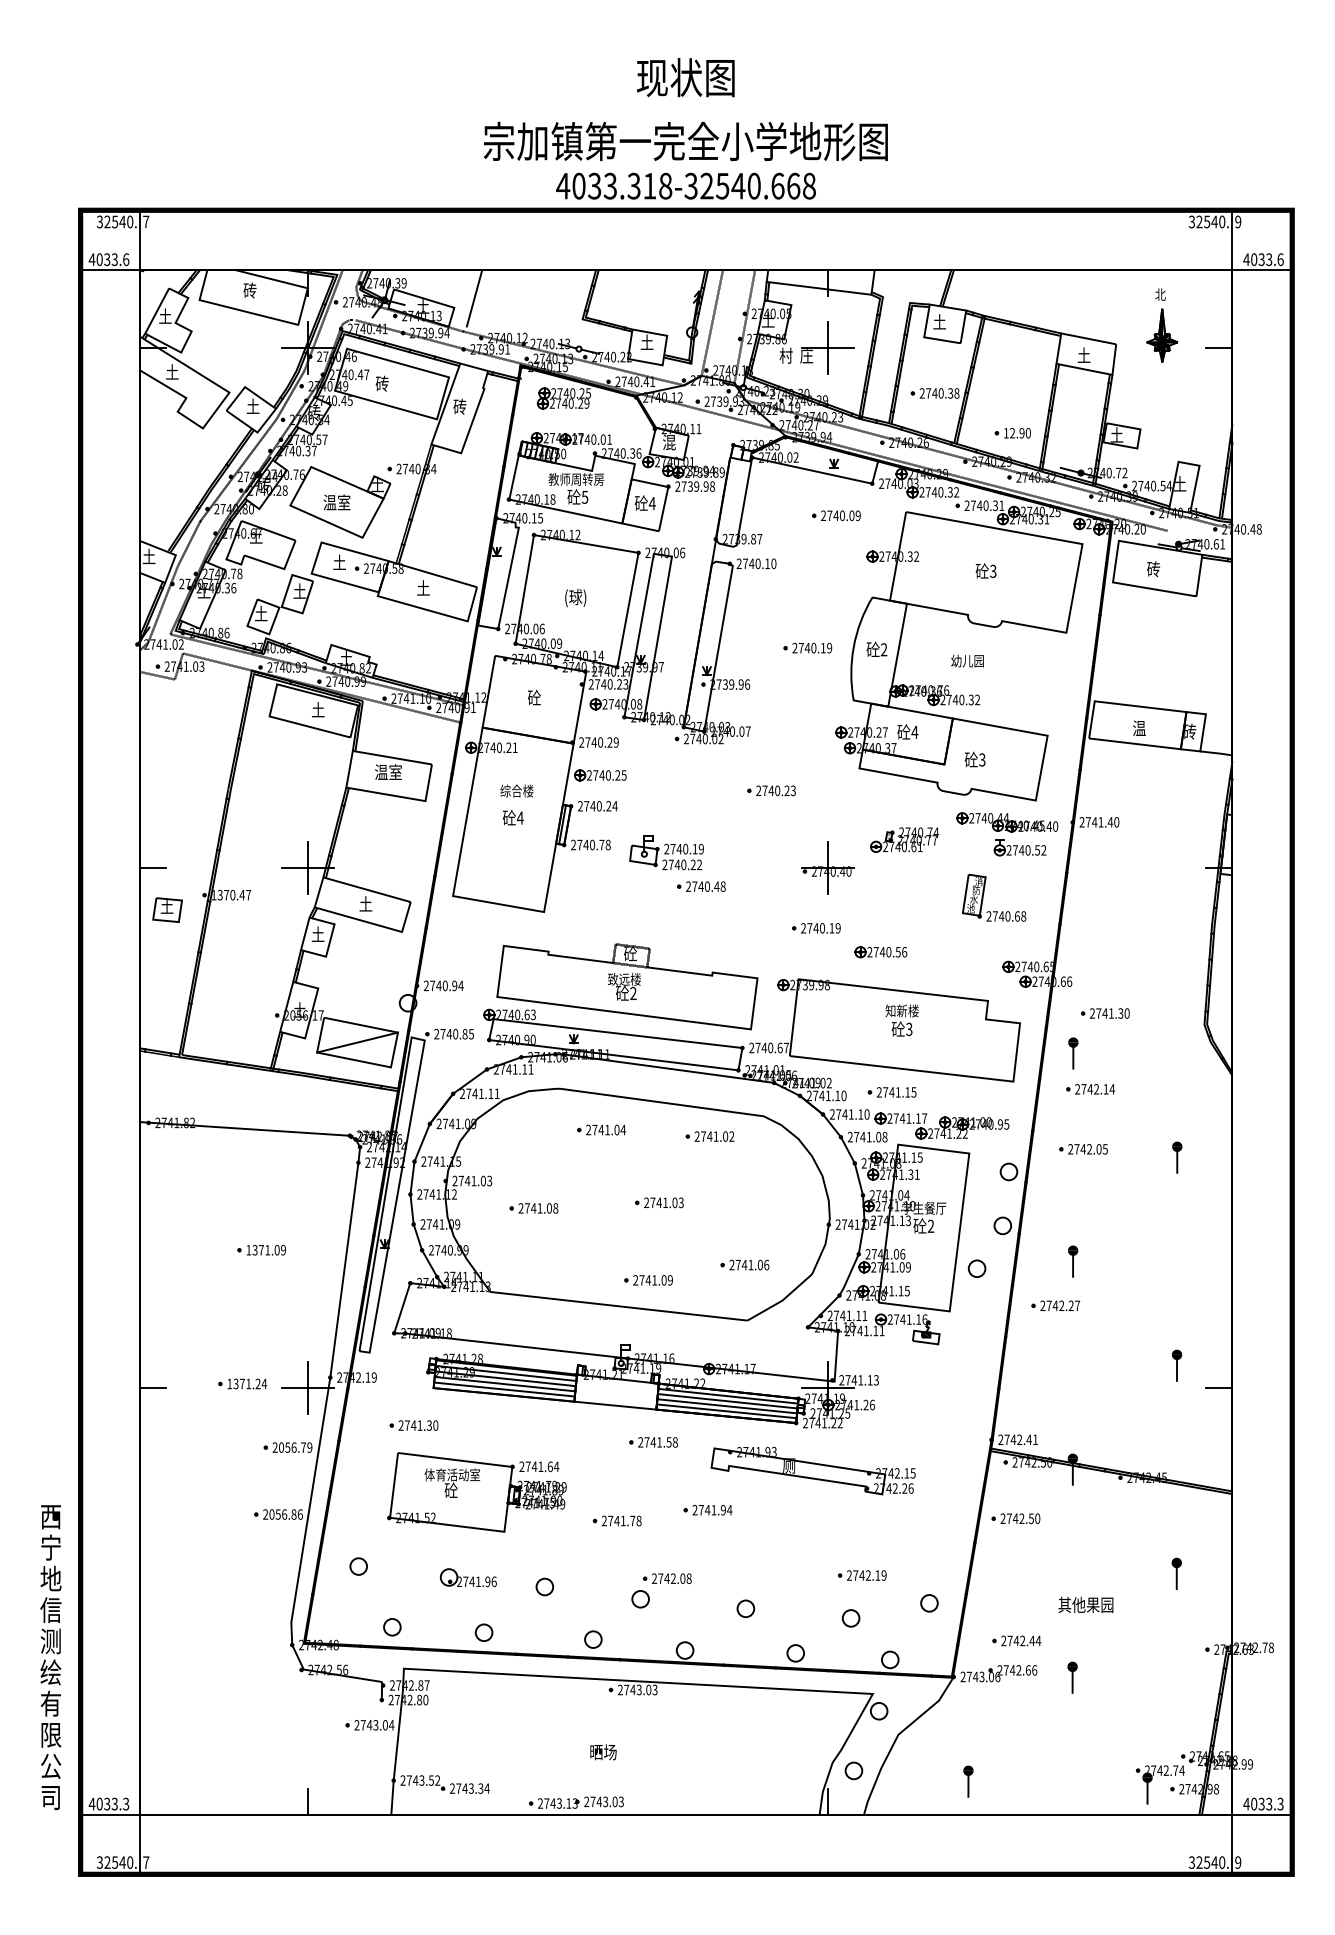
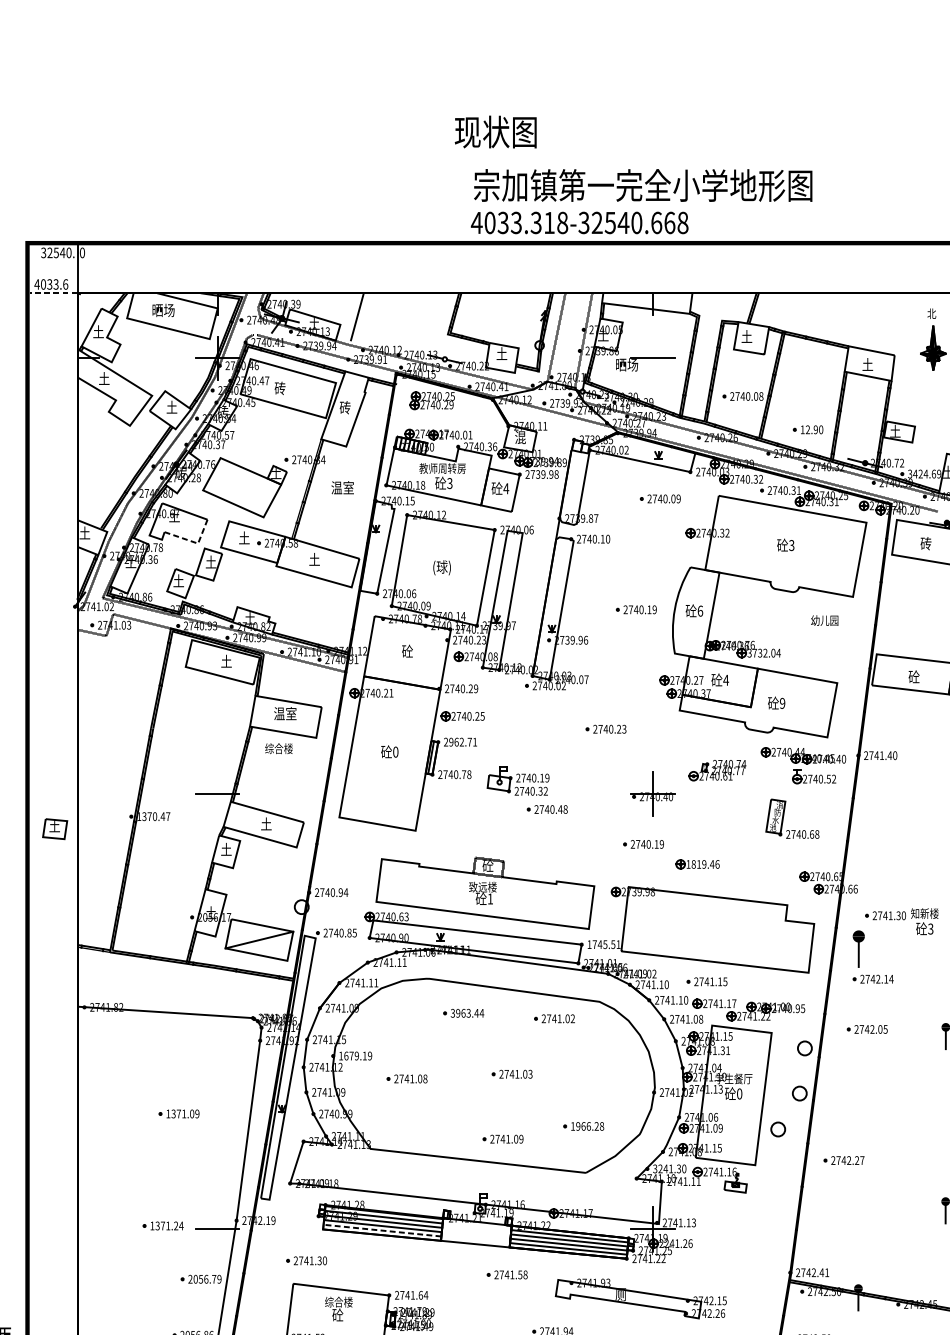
text: (685, 77) -> (495, 131), moved
text: (685, 141) -> (642, 185), moved
text: (685, 185) -> (579, 222), moved
text: (146, 221) -> (82, 252), 7 -> 0
line: (111, 270) -> (53, 293), solid -> dashed
text: (243, 290) -> (163, 310), 砖 -> 晒场
line: (827, 347) -> (652, 358), removed
text: (796, 355) -> (626, 364), 村  庄 -> 晒场
text: (950, 393) -> (755, 396), 2740.38 -> 2740.08
text: (1151, 485) -> (924, 473), 2740.54 -> 3424.69
text: (585, 496) -> (450, 482), 5 -> 3
text: (336, 502) -> (342, 487), moved
line: (278, 567) -> (193, 542), solid -> dashed
text: (884, 649) -> (700, 610), 2 -> 6
text: (967, 660) -> (824, 620), moved
text: (960, 699) -> (764, 652), 2740.32 -> 3732.04
text: (1138, 727) -> (913, 676), 温 -> 砼
text: (982, 759) -> (782, 703), 3 -> 9
text: (516, 790) -> (278, 748), moved
text: (600, 806) -> (462, 742), 2740.24 -> 2962.71
text: (519, 817) -> (395, 751), 4 -> 0
text: (692, 865) -> (539, 791), 2740.22 -> 2740.32
line: (153, 867) -> (88, 793), removed
line: (307, 867) -> (217, 793), removed
part: (167, 909) -> (55, 828), moved
text: (883, 951) -> (699, 863), 2740.56 -> 1819.46
text: (633, 992) -> (490, 898), 2 -> 1
text: (901, 1020) -> (924, 921), moved
text: (768, 1047) -> (603, 944), 2740.67 -> 1745.51
part: (1073, 1053) -> (858, 949), size x1.4
text: (602, 1129) -> (464, 1012), 2741.04 -> 3963.44
text: (472, 1180) -> (355, 1055), 2741.03 -> 1679.19
text: (930, 1225) -> (739, 1093), 2 -> 0
part: (1073, 1261) -> (858, 1123), removed
text: (749, 1264) -> (587, 1125), 2741.06 -> 1966.28
text: (847, 1315) -> (669, 1168), 2741.11 -> 3241.30
line: (153, 1387) -> (88, 1228), removed
line: (307, 1387) -> (217, 1228), removed
line: (504, 1389) -> (382, 1230), solid -> dashed
text: (843, 1404) -> (666, 1243), 2741.26 -> 2241.26
text: (452, 1474) -> (338, 1301), 体育活动室 -> 综合楼

